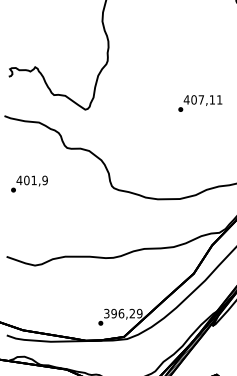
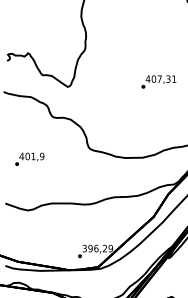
text: (212, 99) -> (168, 78), 407,11 -> 407,31
text: (29, 183) -> (29, 158), moved

